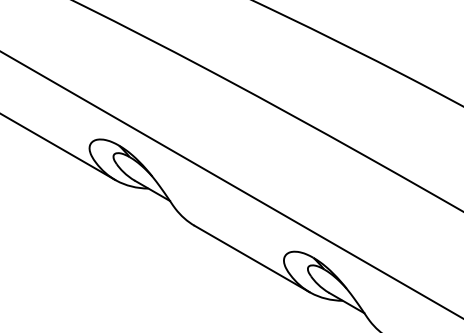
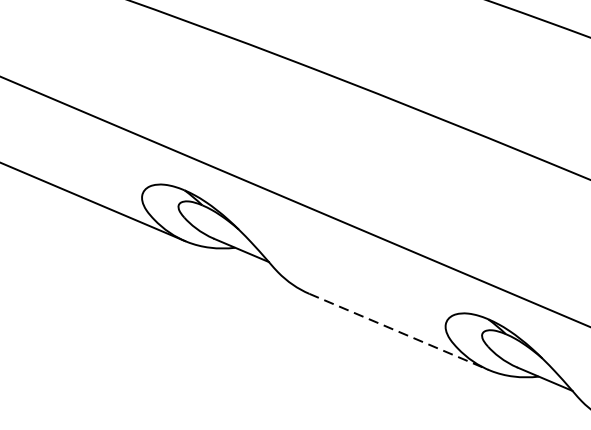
line: (252, 259) -> (399, 332), solid -> dashed

